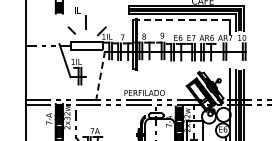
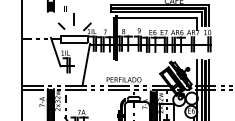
line: (182, 20) -> (156, 17), dashed -> solid
line: (100, 75) -> (86, 64), dashed -> solid

